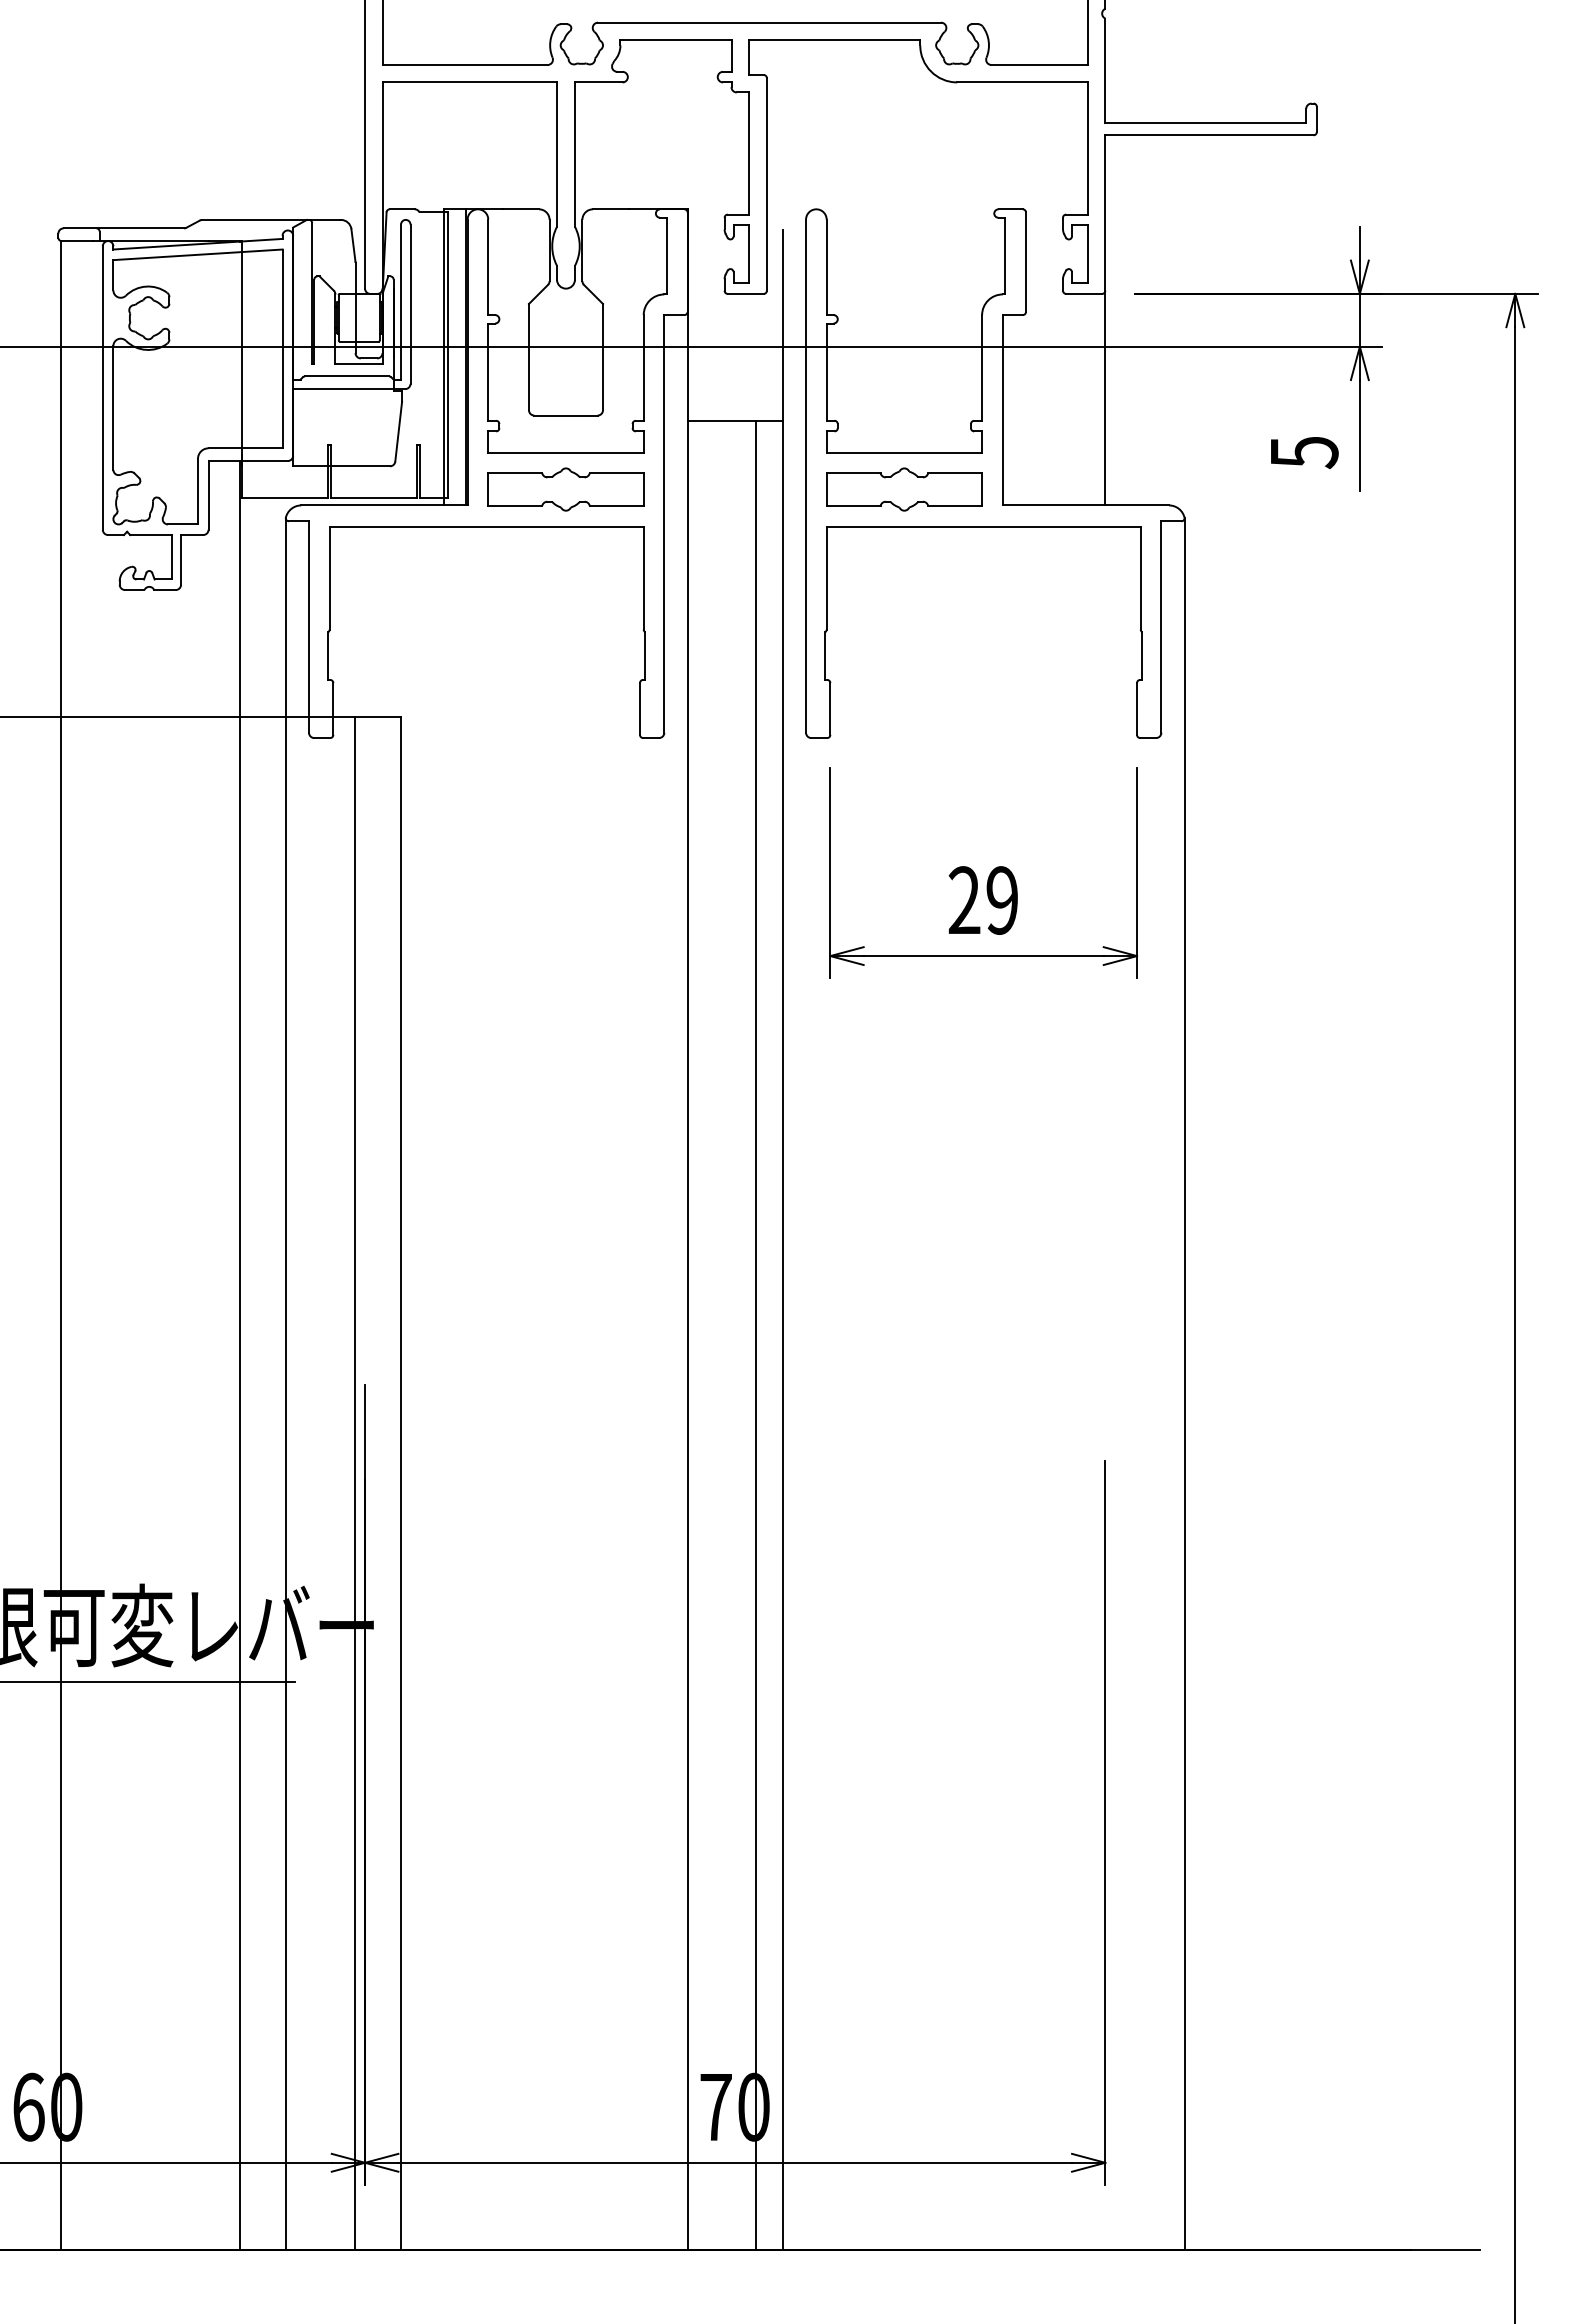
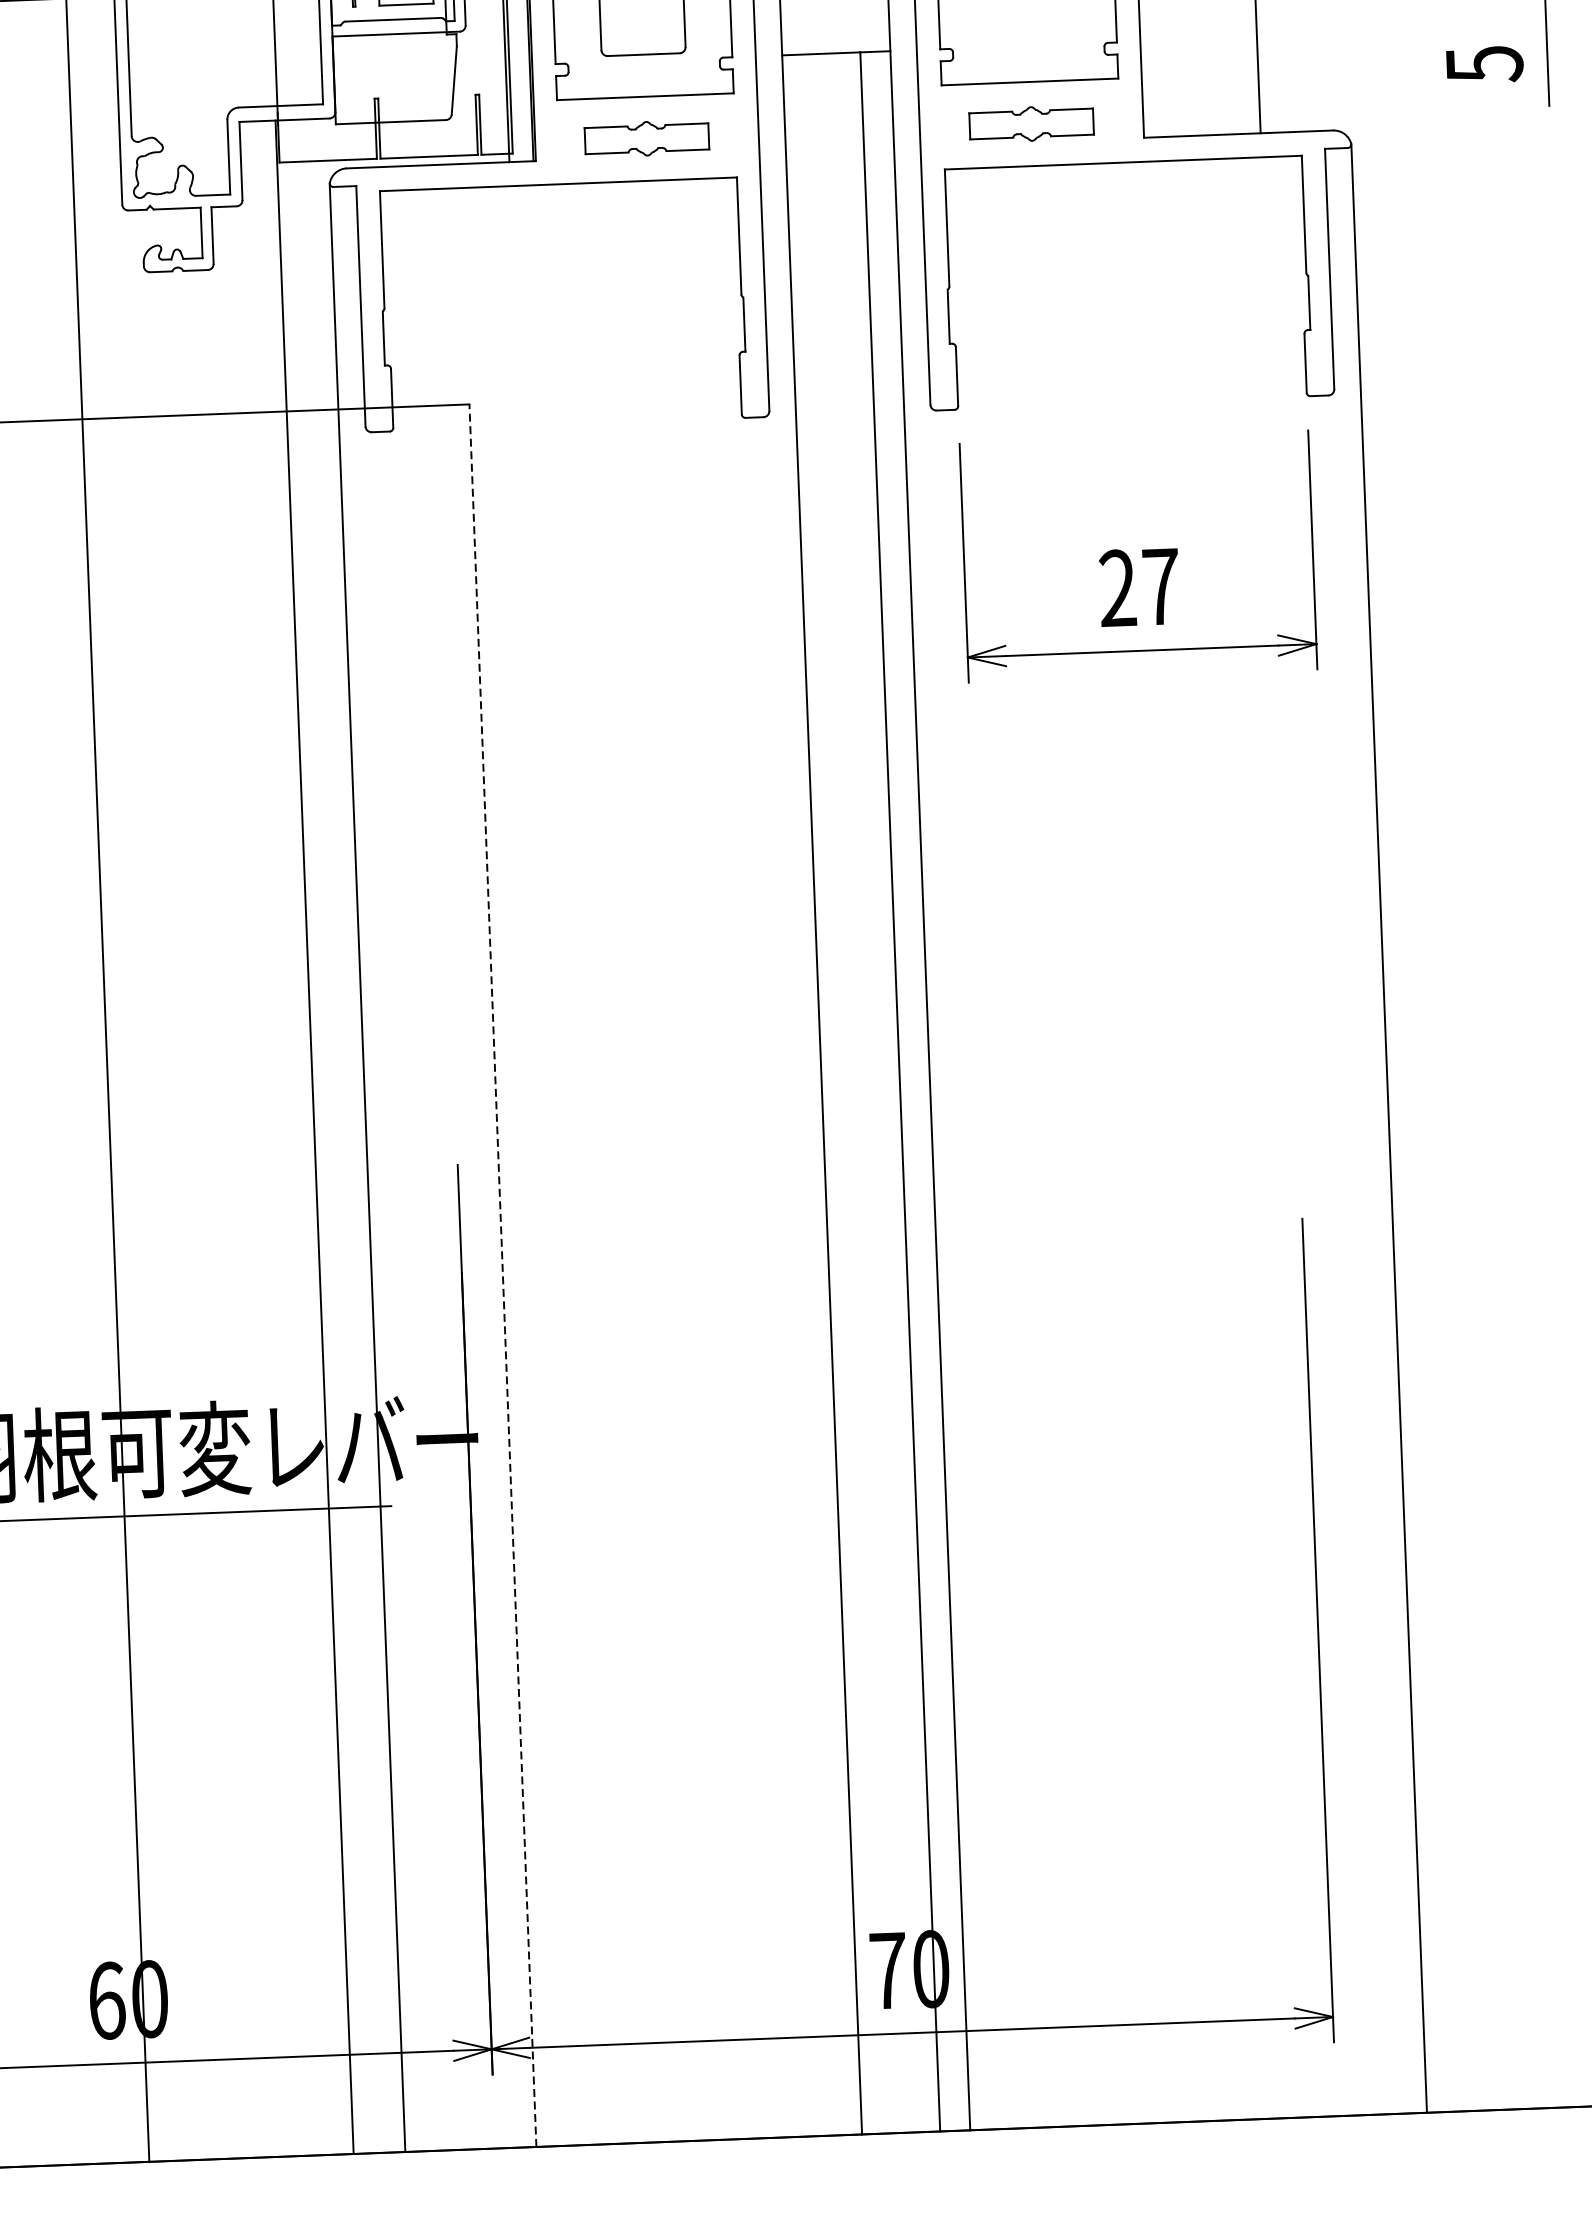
part: (565, 489) -> (646, 138), size x0.7
part: (904, 489) -> (1031, 123), size x0.7
text: (1002, 900) -> (1161, 586), 29 -> 27
line: (354, 1483) -> (450, 1277), removed
line: (401, 1483) -> (503, 1275), solid -> dashed

